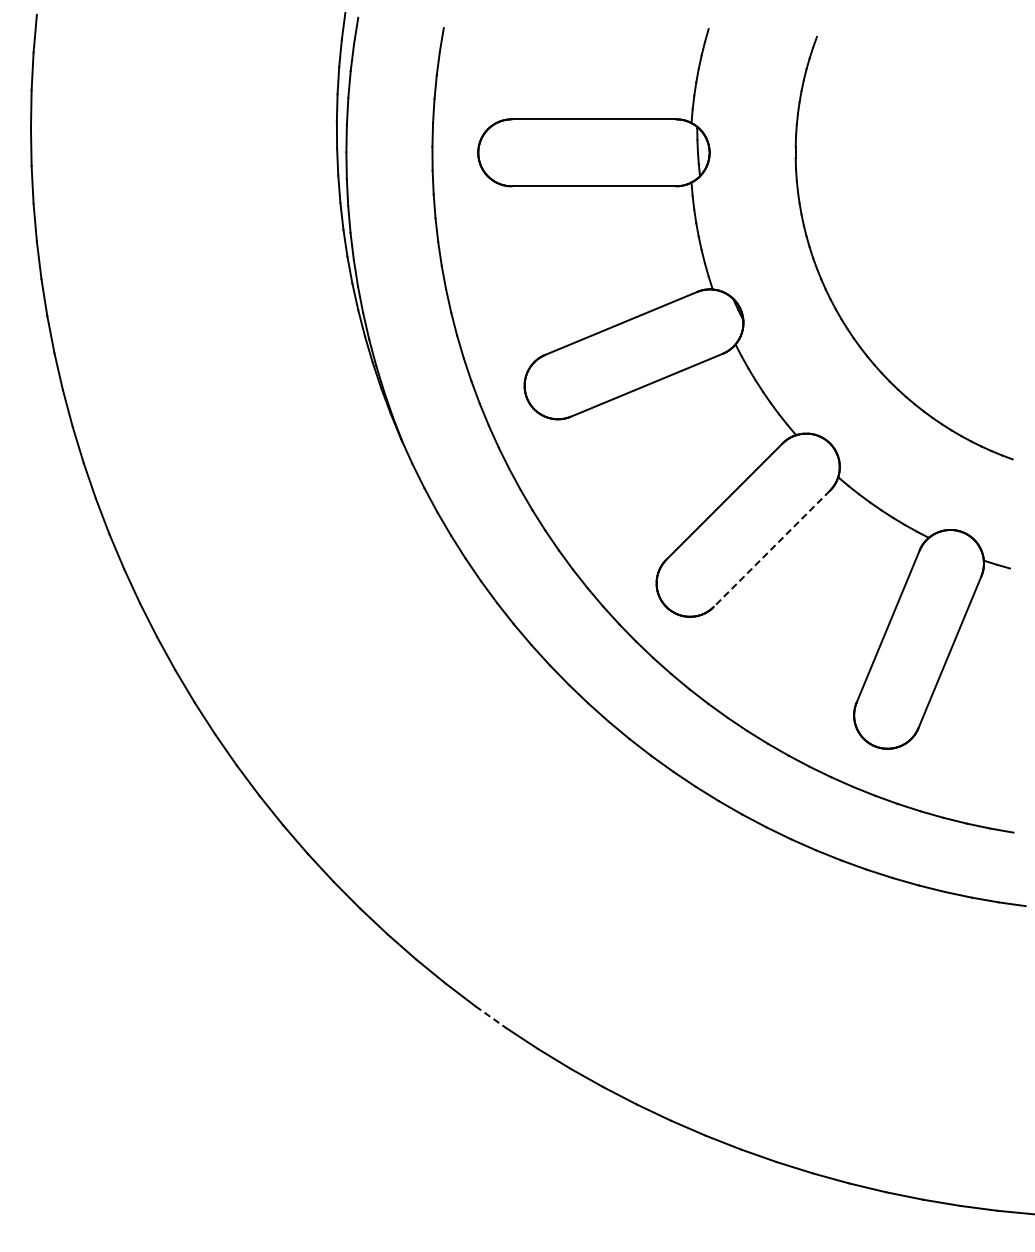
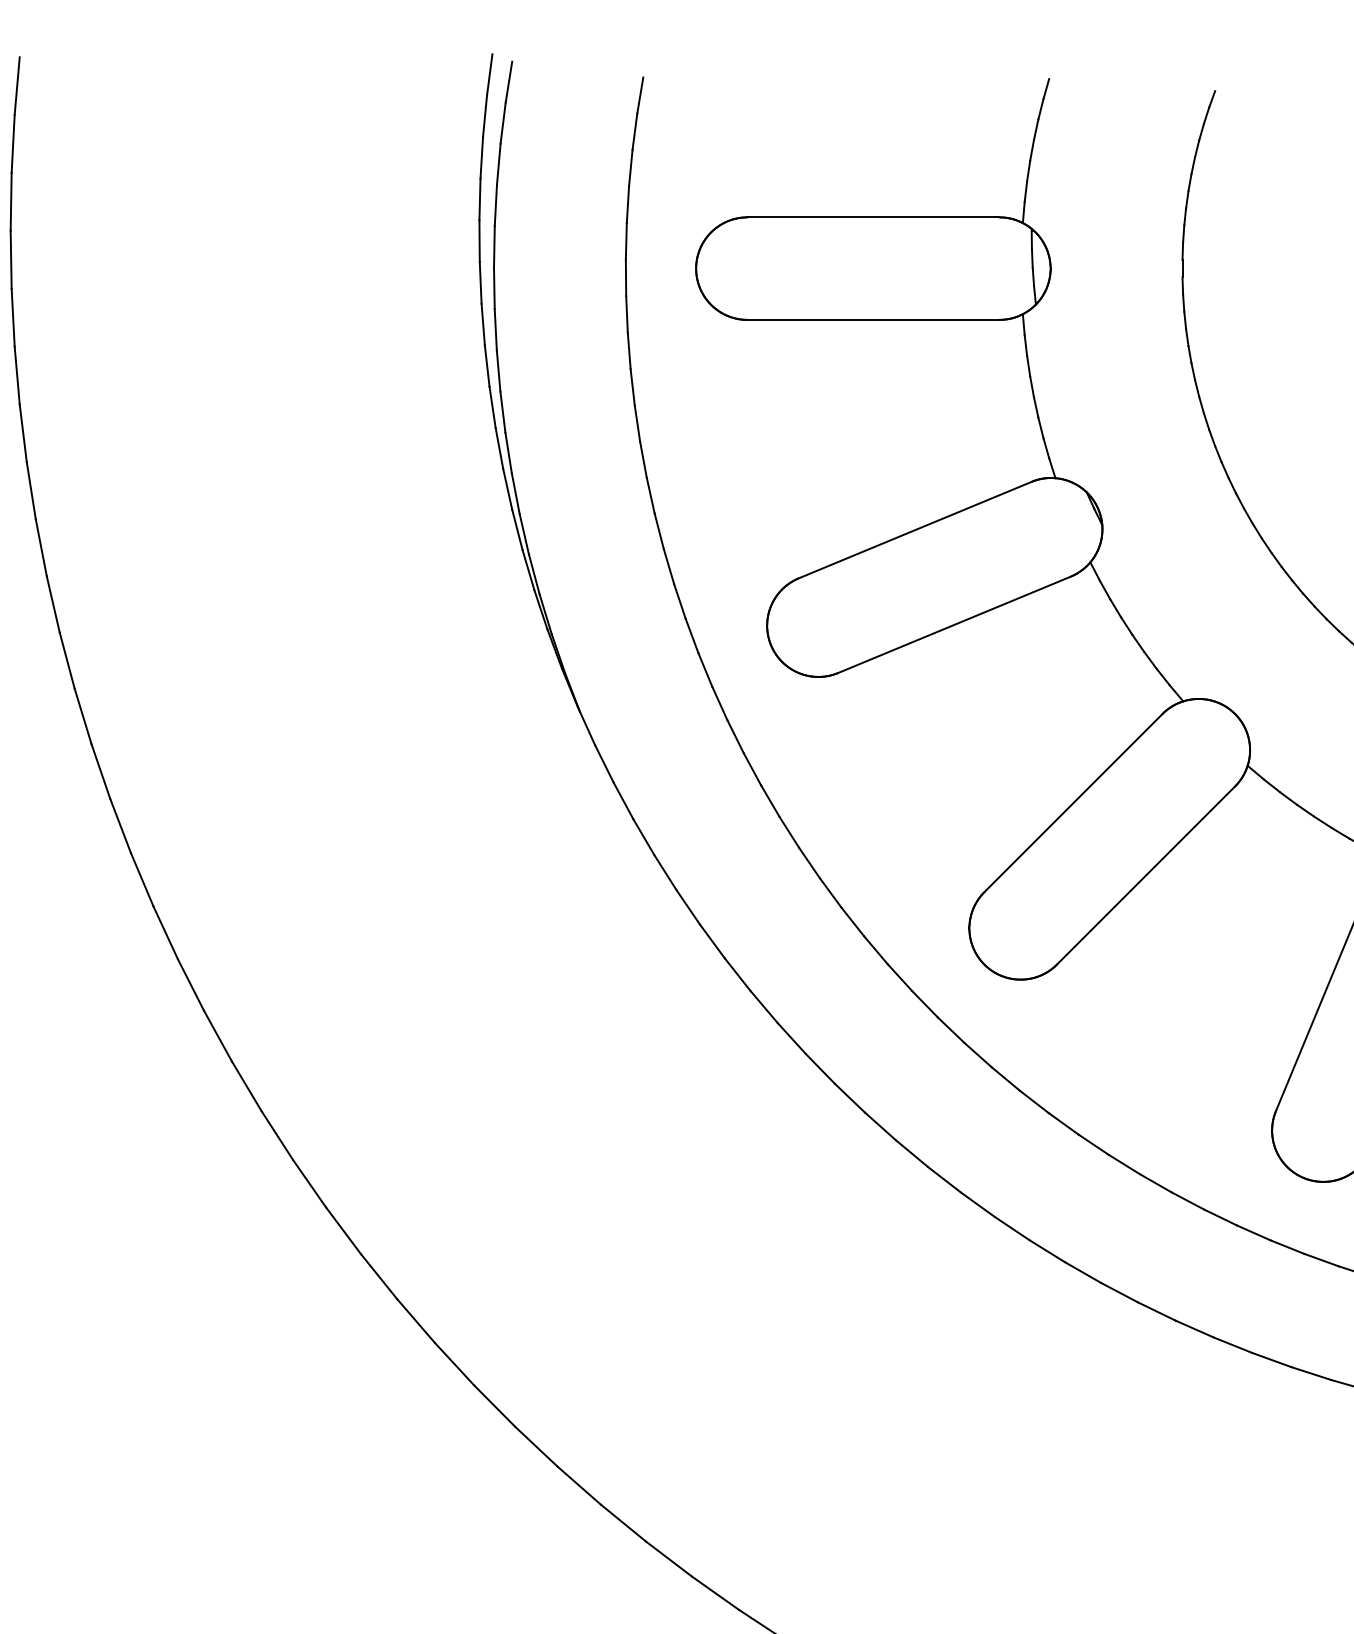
line: (771, 549) -> (1145, 876), dashed -> solid
line: (490, 1017) -> (714, 1593), dashed -> solid

